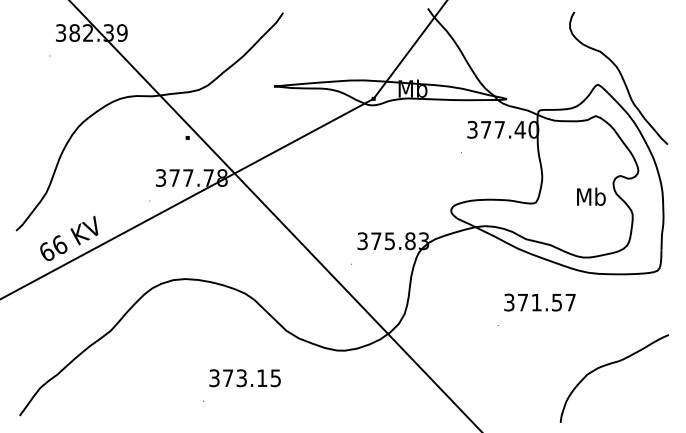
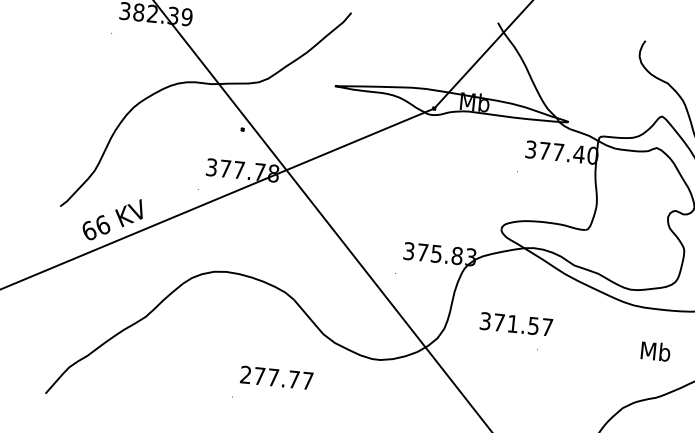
text: (591, 196) -> (655, 351), moved
text: (539, 302) -> (515, 324), moved
text: (244, 378) -> (276, 378), 373.15 -> 277.77

